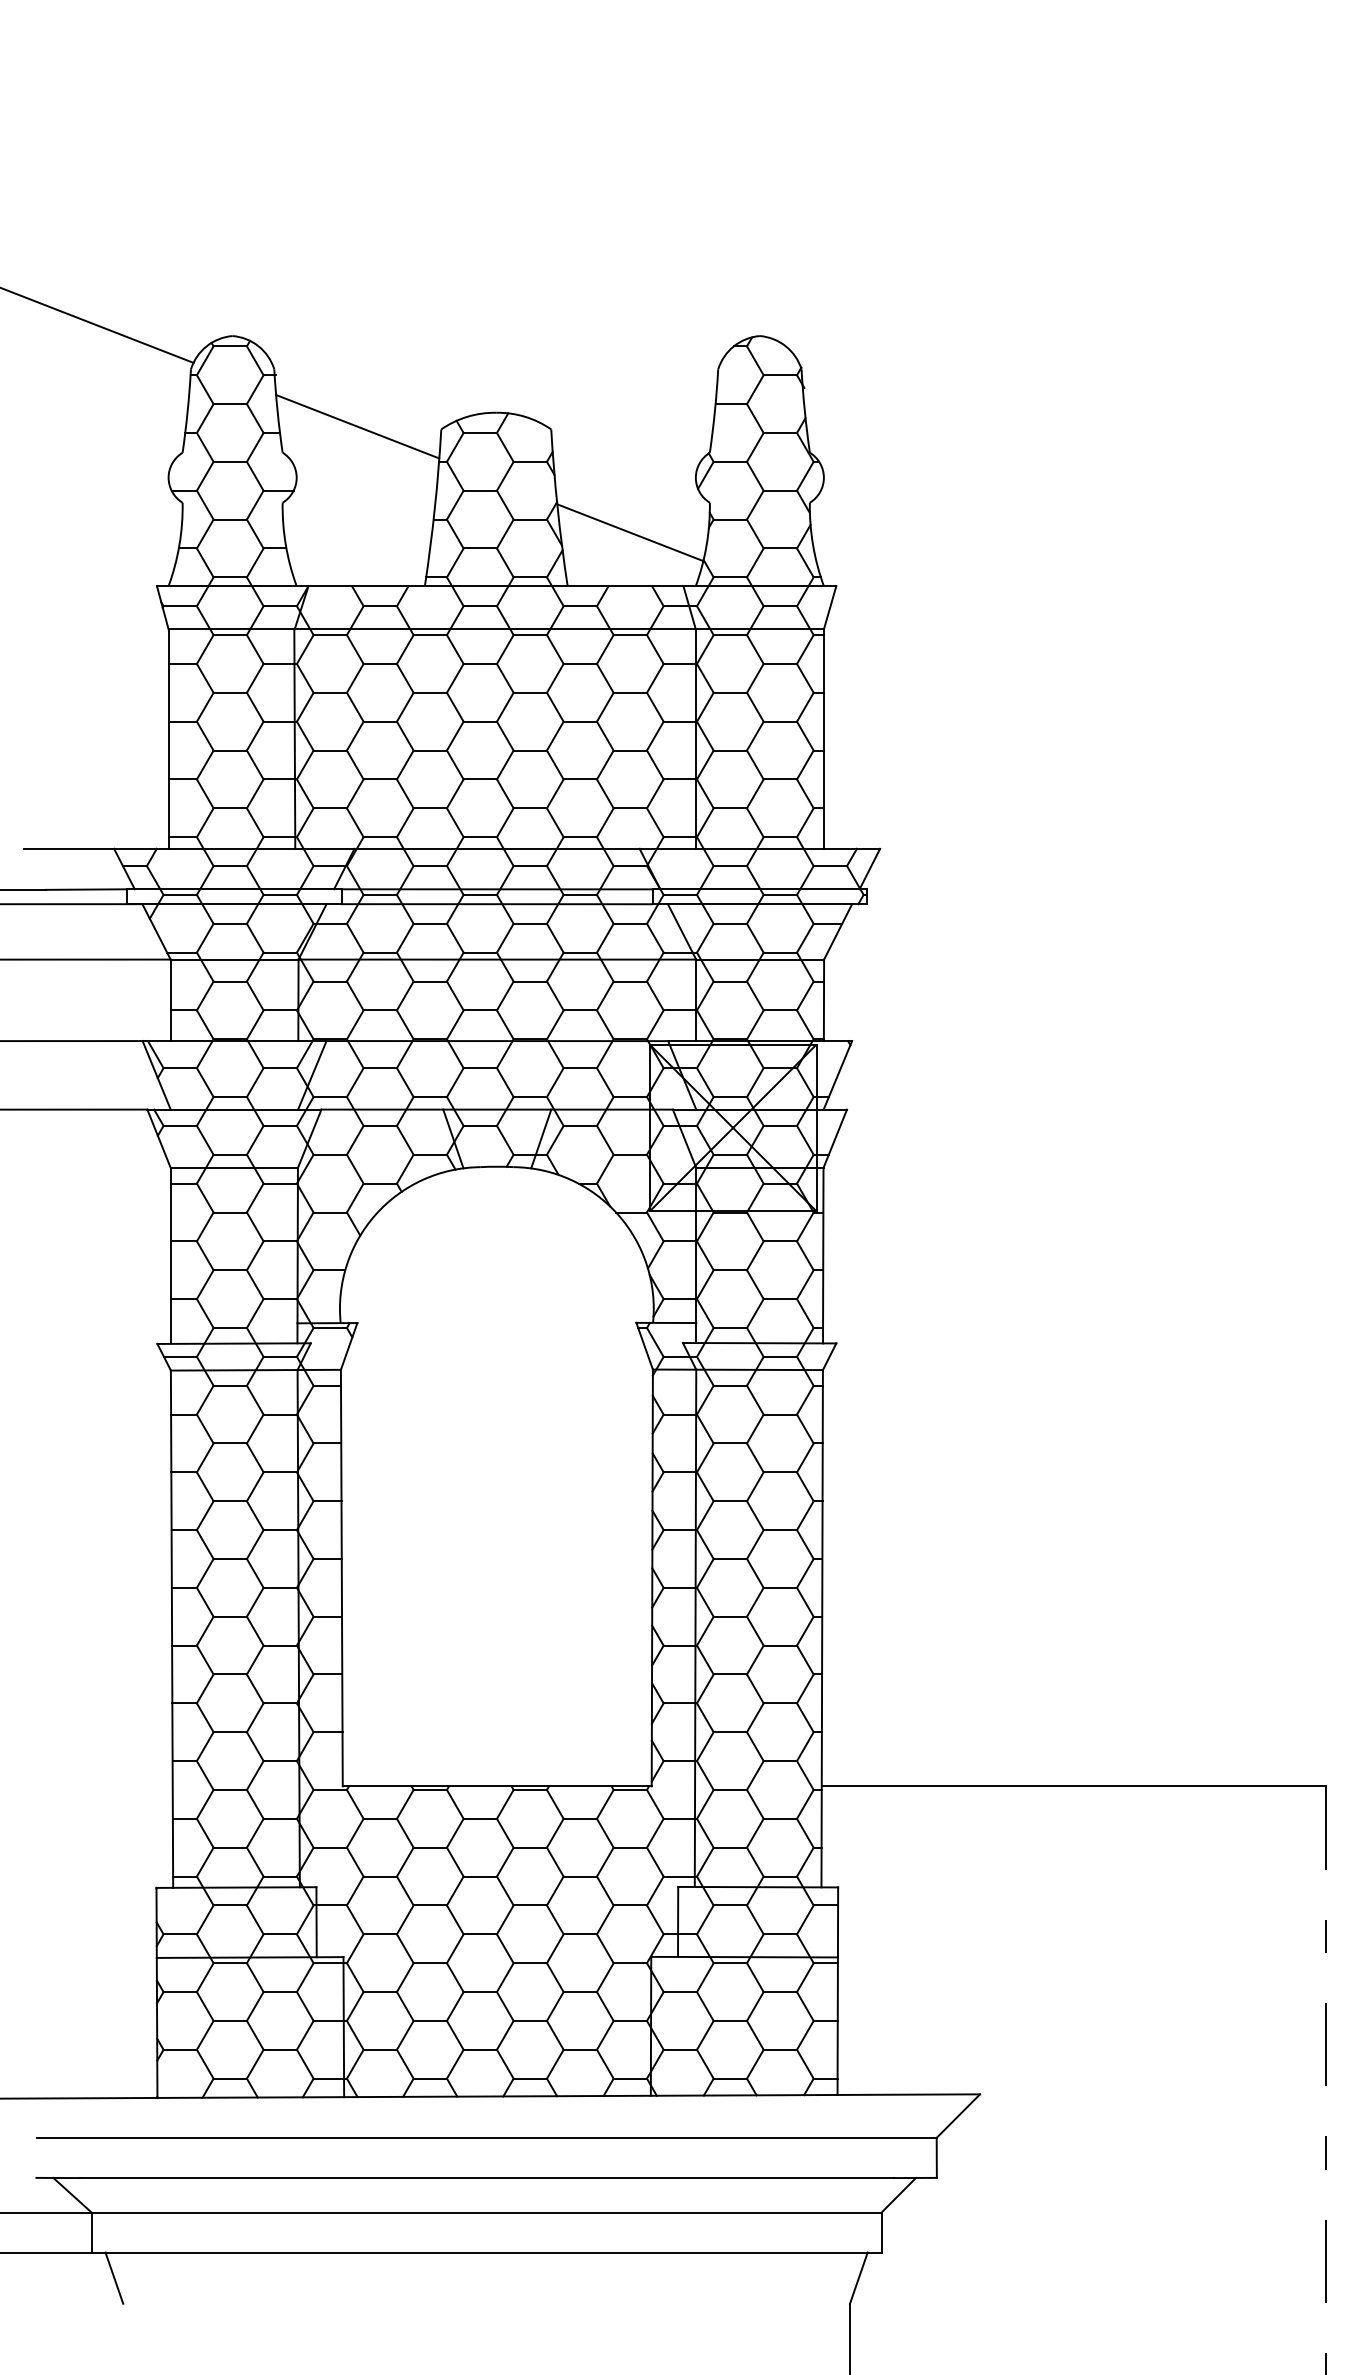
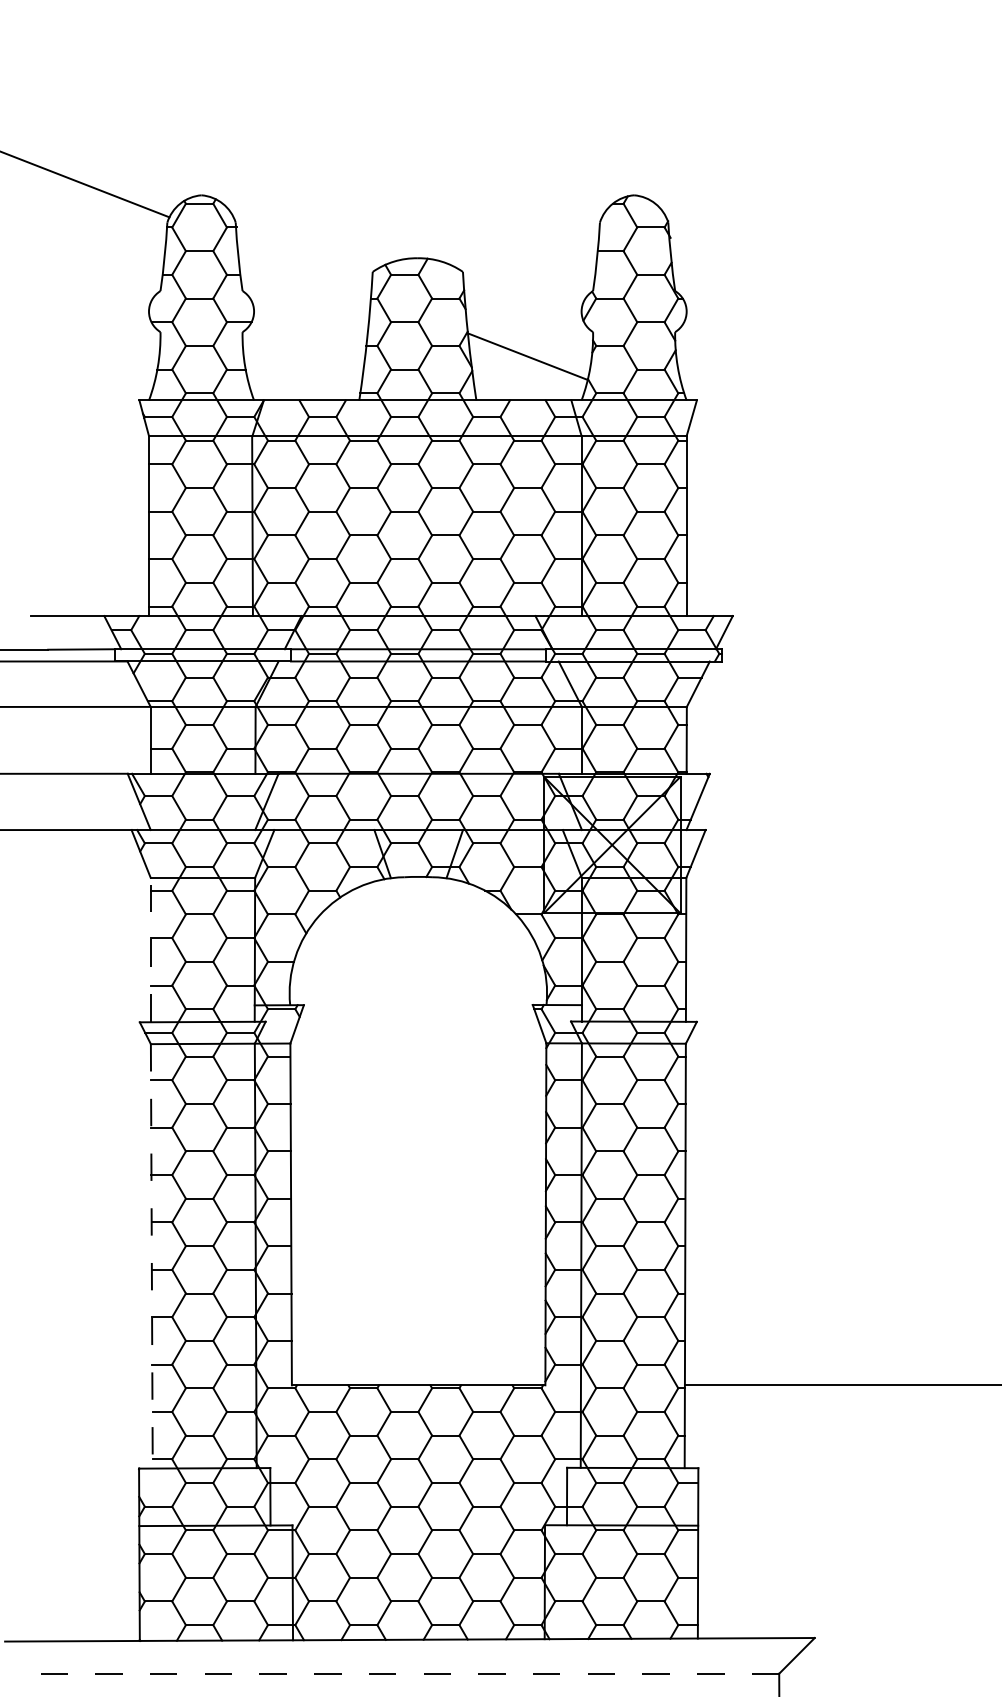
line: (357, 426) -> (303, 269), removed
line: (170, 1255) -> (150, 949), solid -> dashed
line: (172, 1629) -> (152, 1256), solid -> dashed
line: (487, 2137) -> (410, 1673), solid -> dashed

